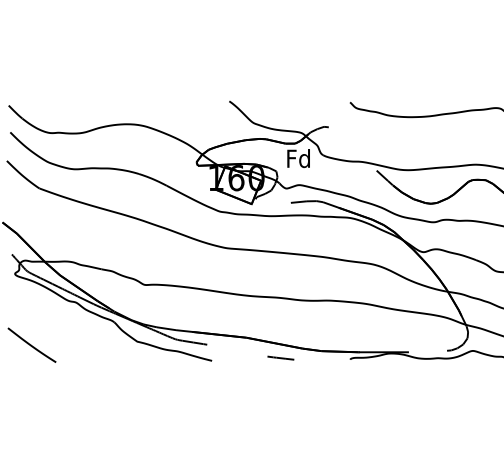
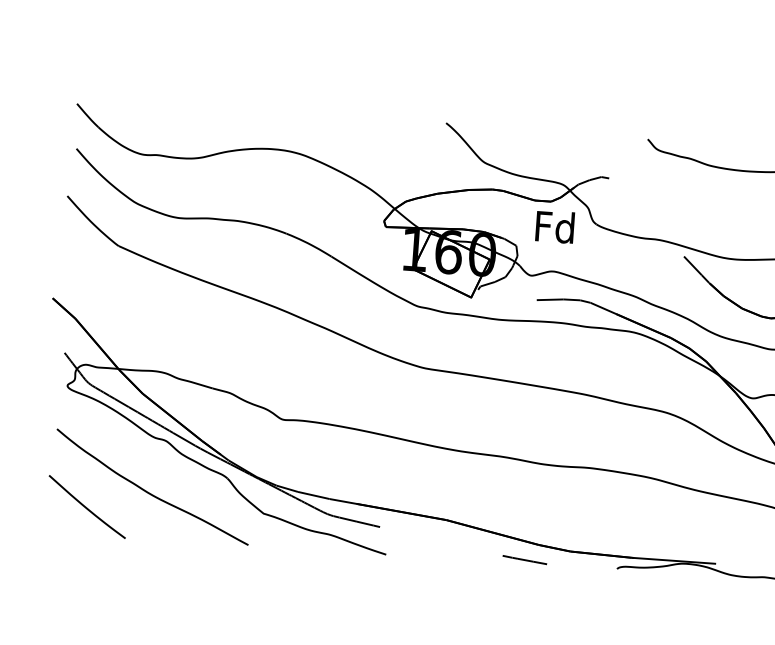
curve: (68, 333) -> (149, 491), added
line: (280, 357) -> (524, 558), moved

